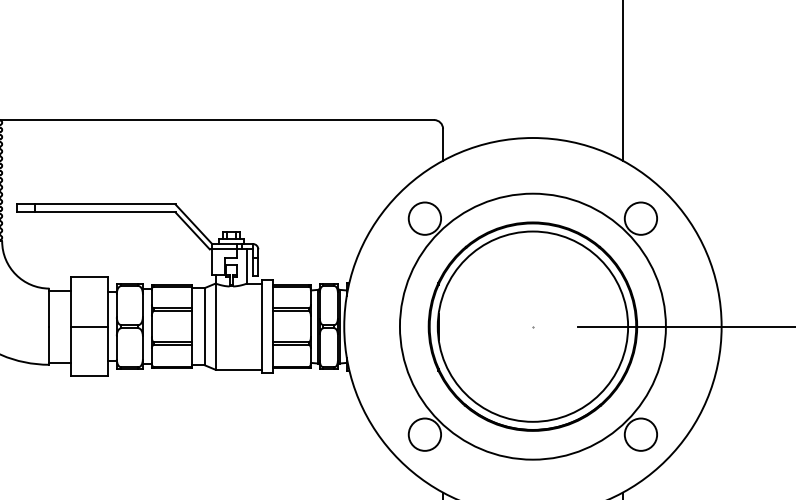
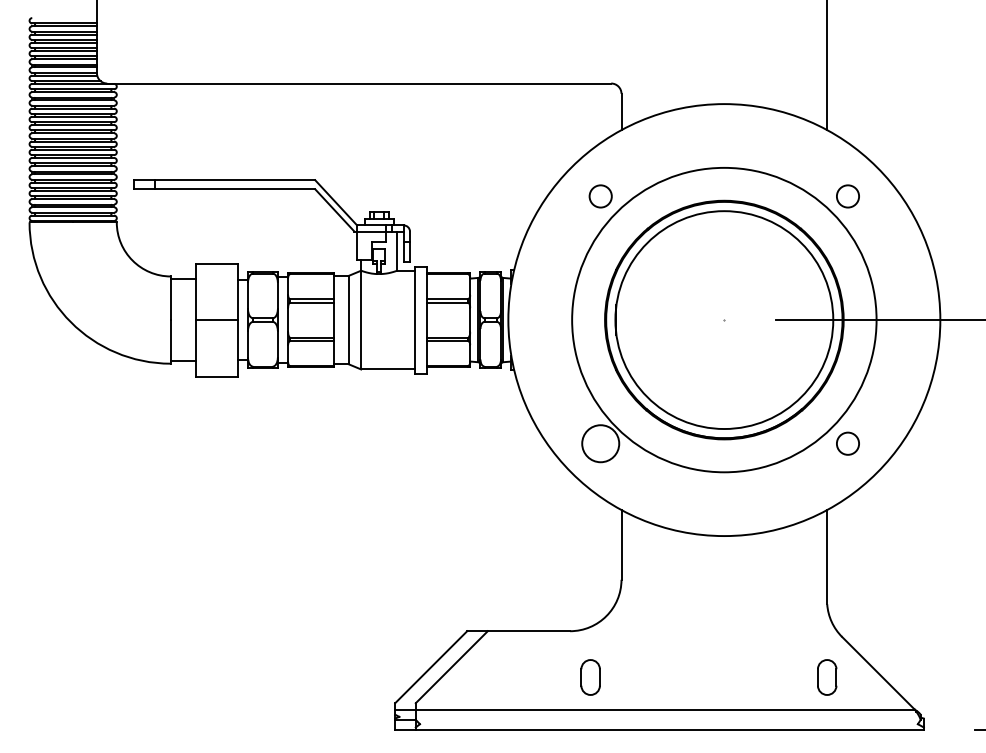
circle: (424, 217) -> (600, 195), size x0.6
circle: (640, 217) -> (847, 195), size x0.6
circle: (640, 434) -> (847, 443), size x0.6

